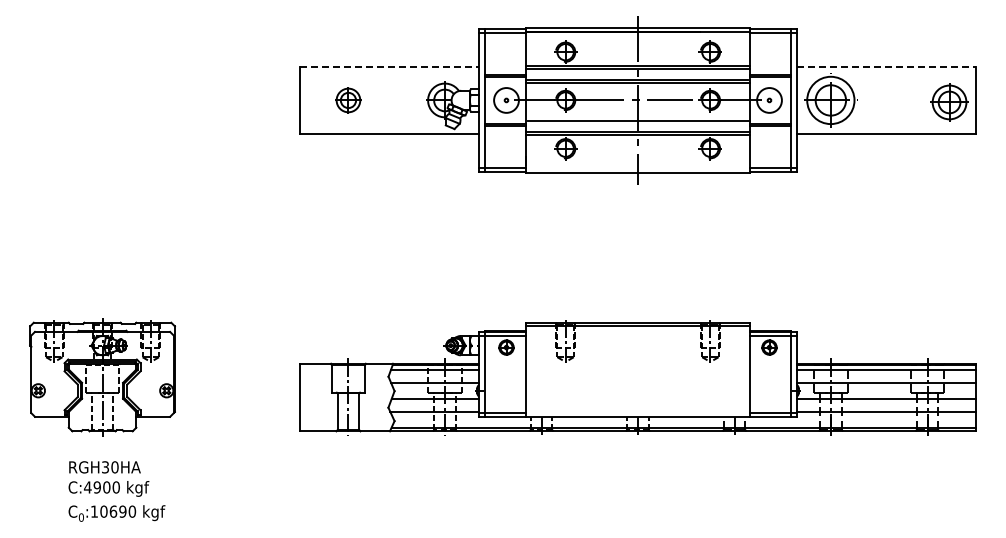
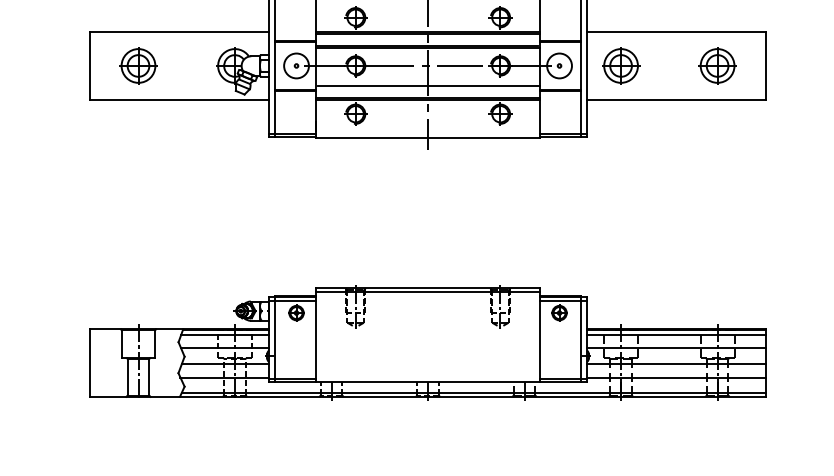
line: (390, 66) -> (180, 32), dashed -> solid
line: (886, 66) -> (676, 32), dashed -> solid
part: (348, 100) -> (138, 66), size x1.43
part: (831, 100) -> (621, 66), size x0.71
part: (949, 102) -> (717, 66), moved

